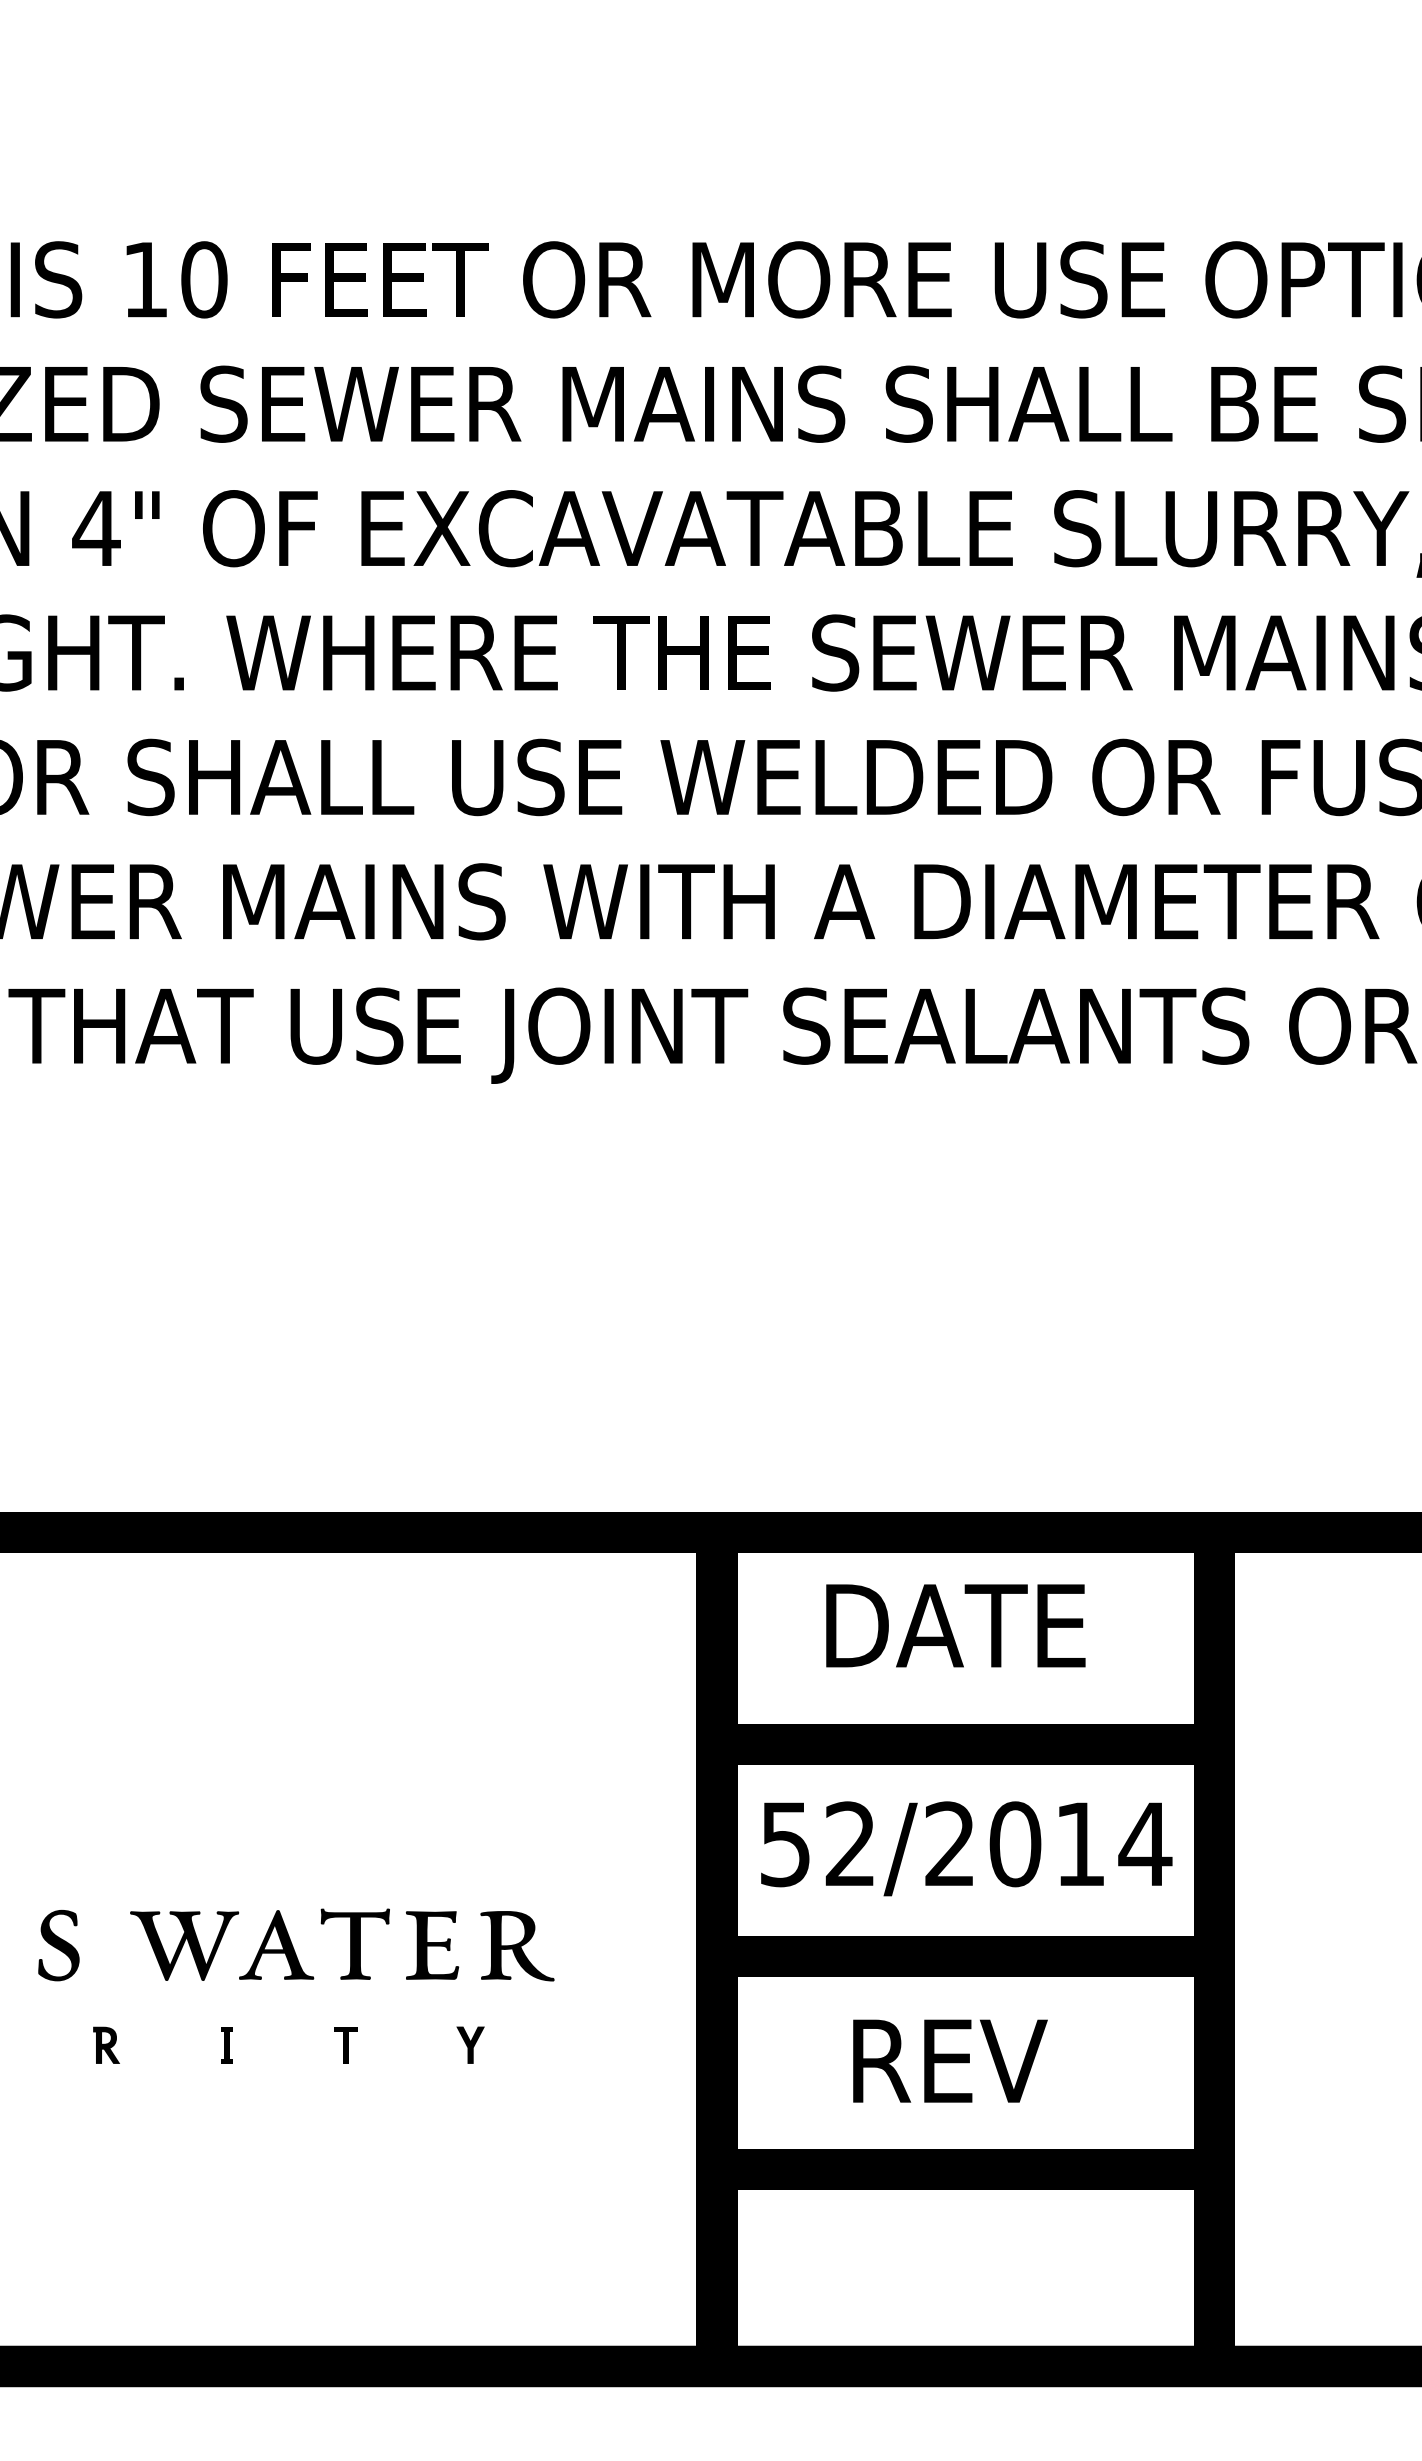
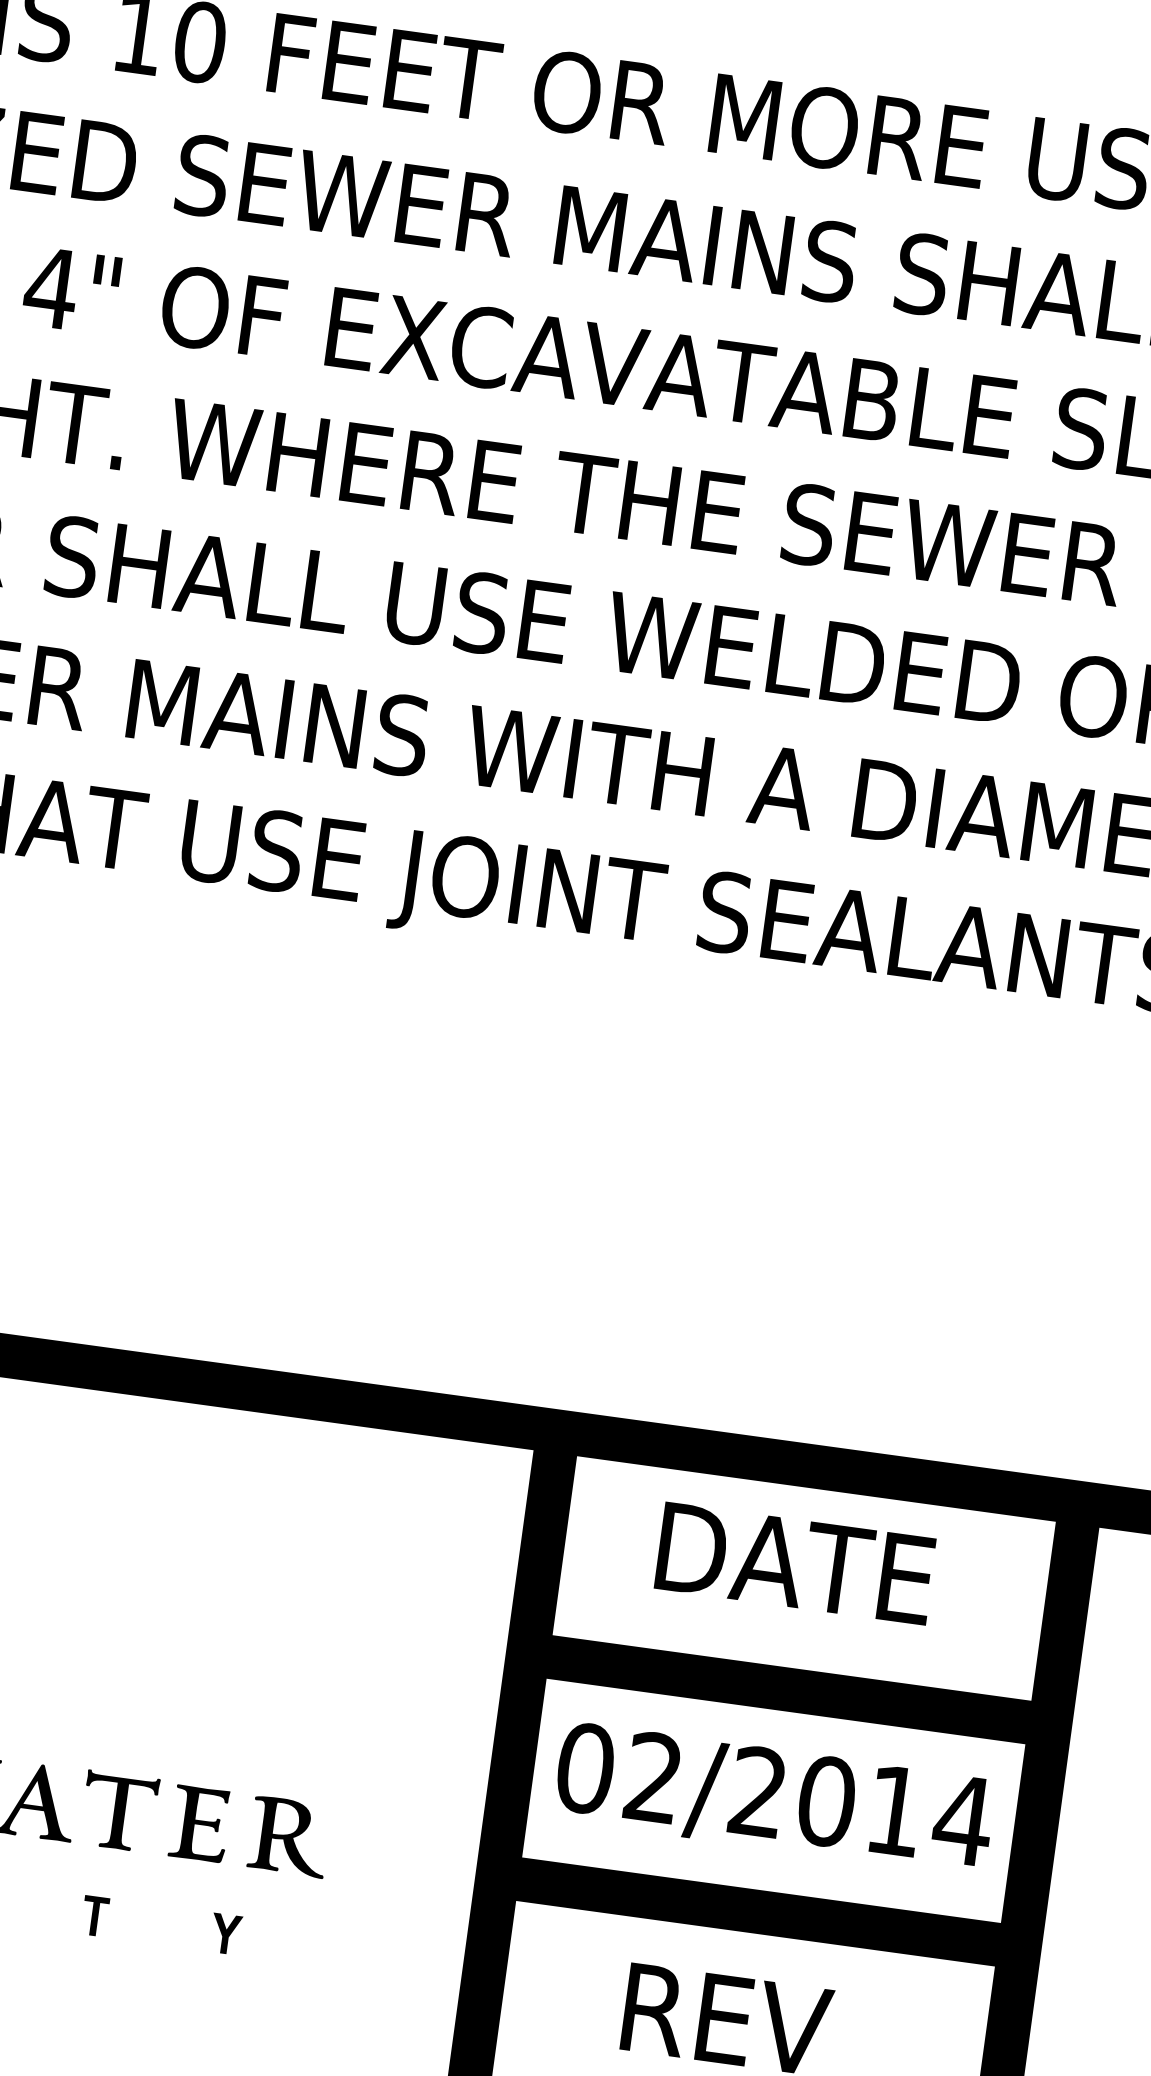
text: (785, 1844) -> (585, 1768), 52/2014 -> 02/2014

